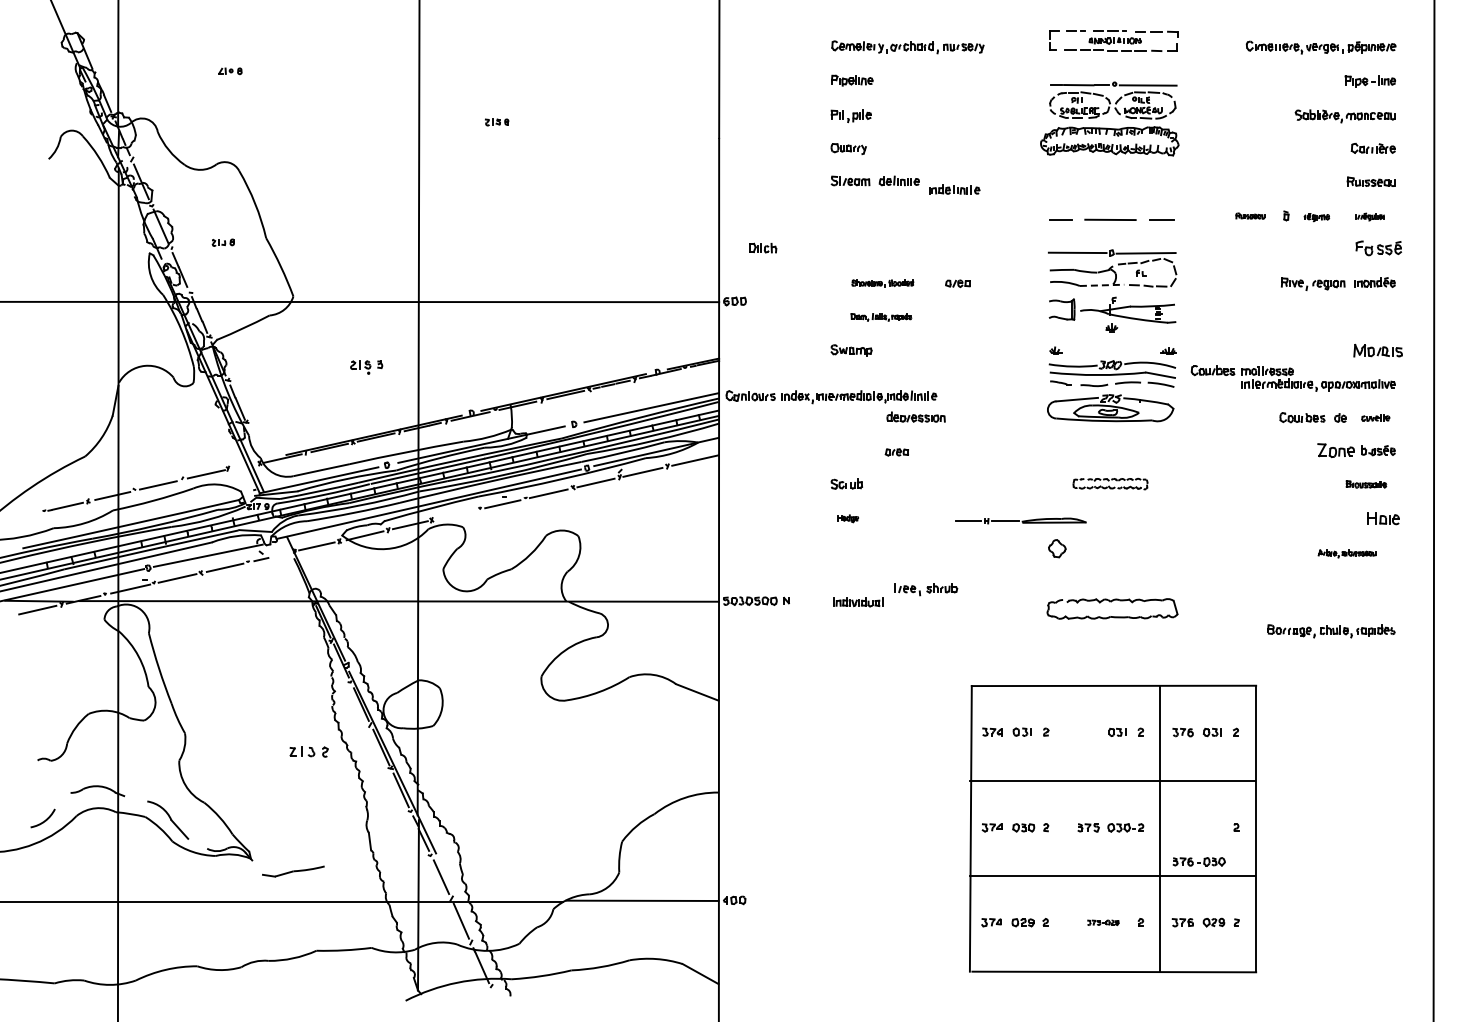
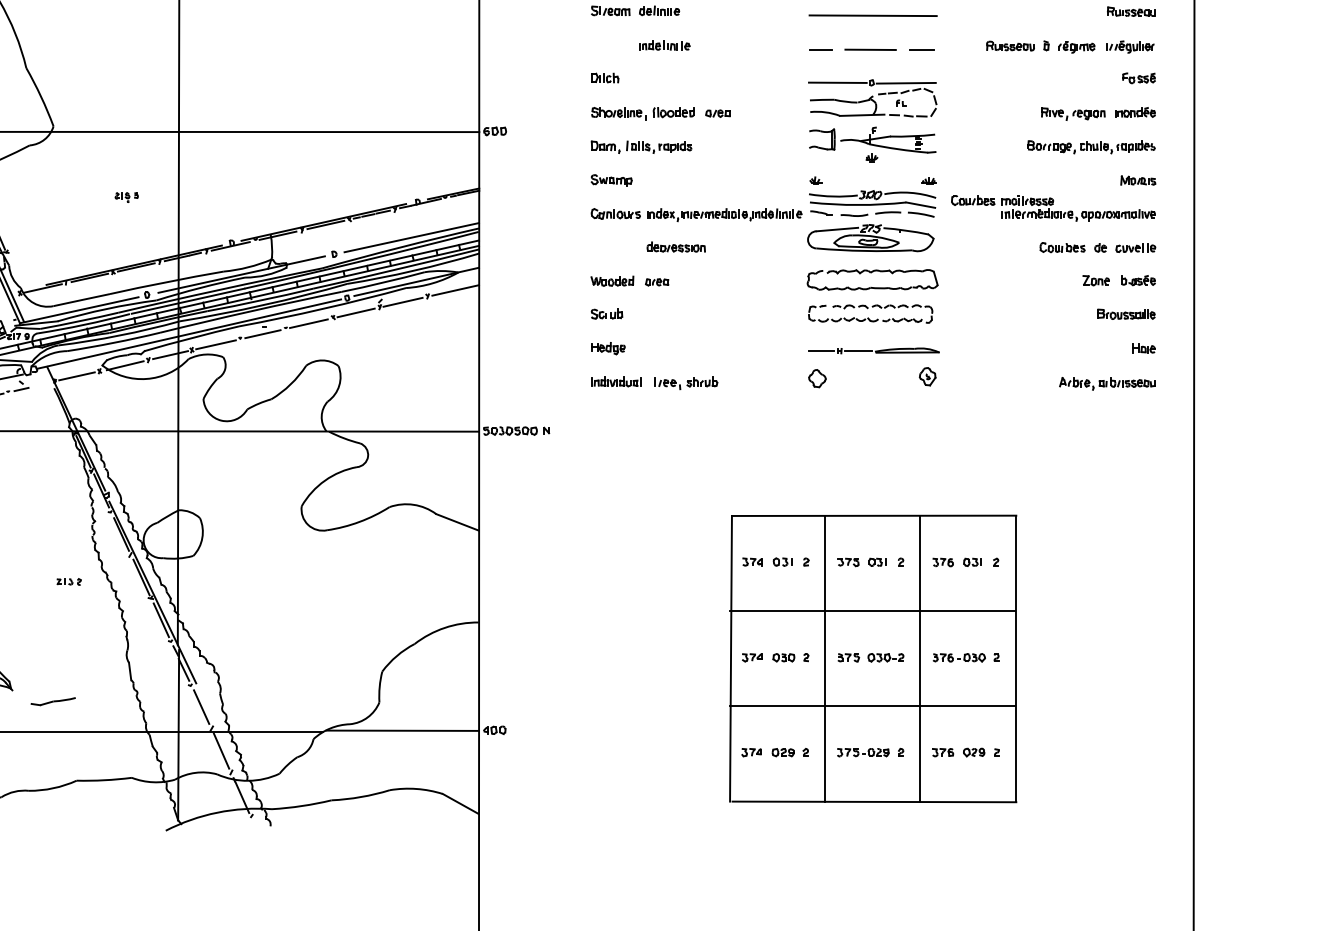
line: (1112, 185) -> (872, 15), added
part: (954, 189) -> (664, 45), moved
part: (1250, 215) -> (1010, 45), size x1.67
part: (1370, 216) -> (1130, 46), size x1.67
part: (1316, 217) -> (1076, 47), size x1.43
part: (763, 247) -> (605, 77), moved
part: (1378, 248) -> (1138, 78), size x0.71
part: (882, 283) -> (642, 113), size x1.67
line: (1102, 285) -> (862, 115), dashed -> solid
part: (881, 317) -> (641, 147), size x1.67
part: (1377, 350) -> (1137, 180), size x0.71
part: (366, 367) -> (126, 197), size x0.71
part: (831, 397) -> (696, 215), moved
part: (1375, 417) -> (1135, 247), size x1.43
part: (852, 450) -> (612, 280), added
part: (1335, 450) -> (1095, 280), size x0.71
part: (1110, 483) -> (870, 313), size x1.67
part: (1366, 484) -> (1126, 314), size x1.43
line: (455, 514) -> (215, 344), added
part: (848, 518) -> (608, 348), size x1.67
part: (1383, 518) -> (1143, 348), size x0.71
part: (1020, 520) -> (873, 350), moved
part: (1167, 546) -> (927, 376), added
part: (1346, 553) -> (1106, 383), size x1.67
part: (926, 589) -> (686, 383), moved
part: (858, 602) -> (616, 382), moved
part: (1111, 602) -> (871, 273), moved
part: (1331, 631) -> (1091, 147), moved
part: (1088, 732) -> (848, 562), added
part: (308, 751) -> (68, 581), size x0.62
line: (1065, 828) -> (825, 658), added
part: (1198, 861) -> (958, 657), moved
part: (292, 871) -> (52, 701), size x0.71
part: (1103, 922) -> (863, 752), size x1.67

